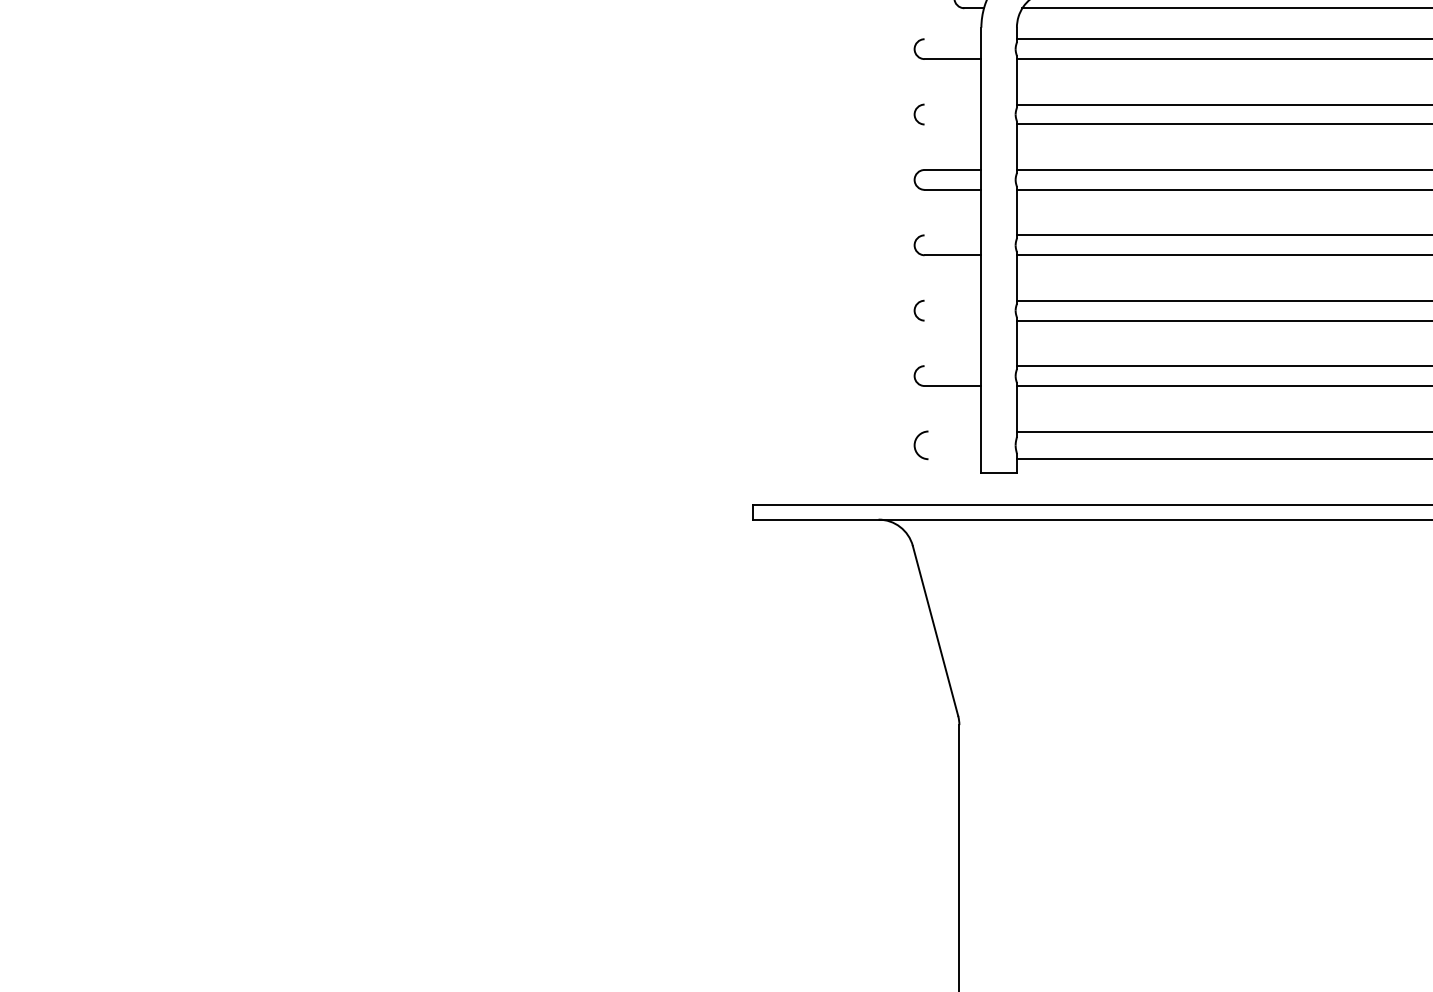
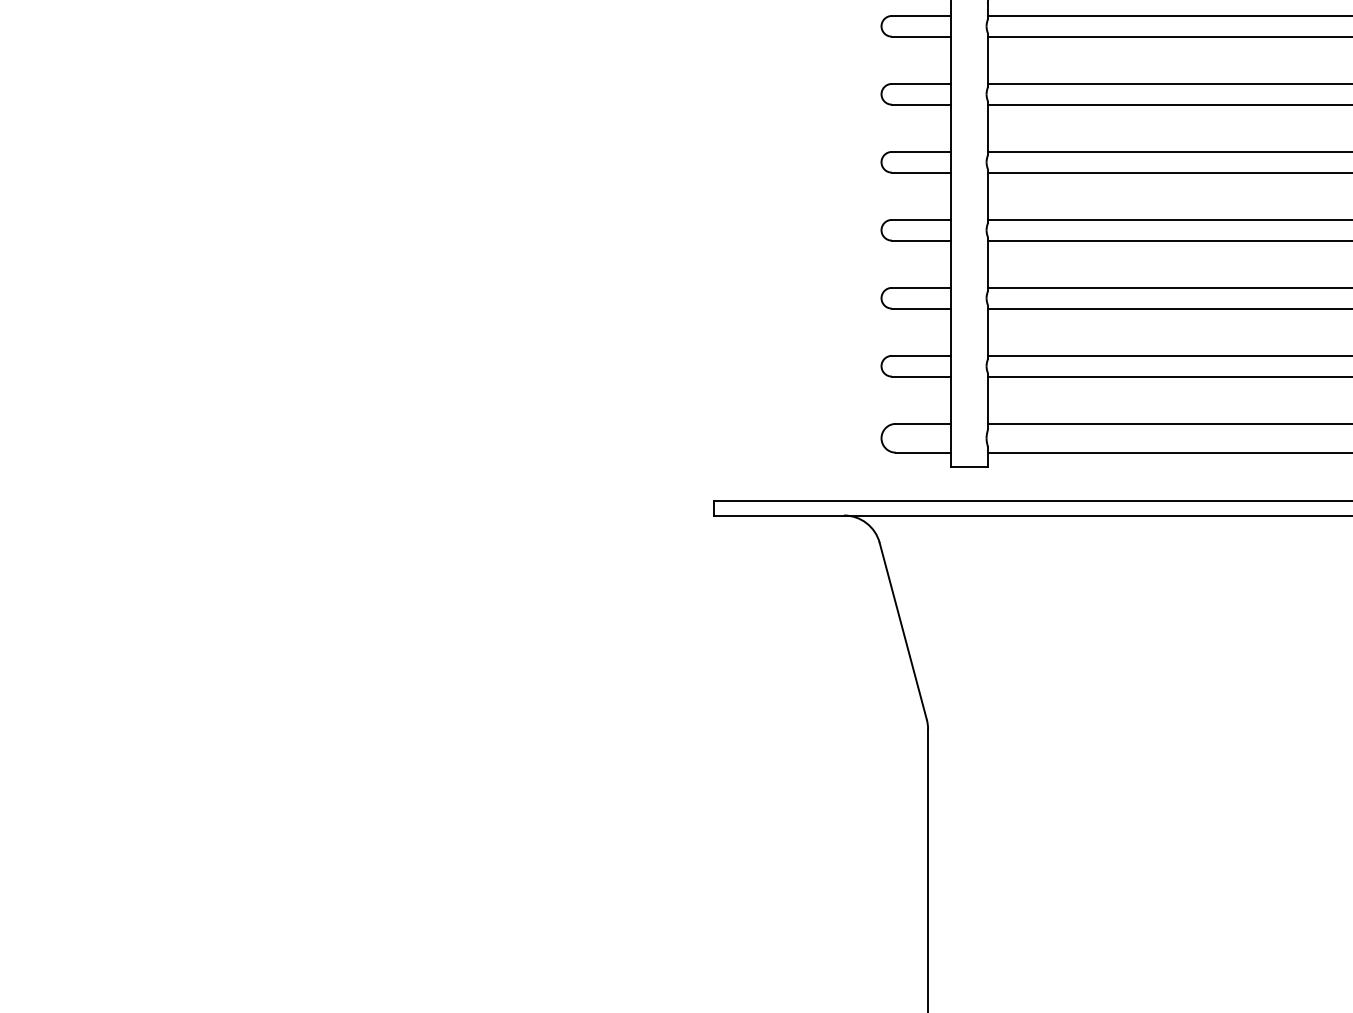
line: (952, 39) -> (920, 16), added
line: (952, 104) -> (920, 83), added
line: (952, 124) -> (920, 104), added
line: (952, 235) -> (920, 220), added
line: (952, 300) -> (920, 287), added
line: (952, 320) -> (920, 308), added
line: (952, 366) -> (920, 356), added
line: (954, 431) -> (922, 423), added
line: (954, 459) -> (922, 452), added

